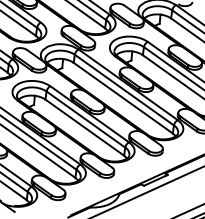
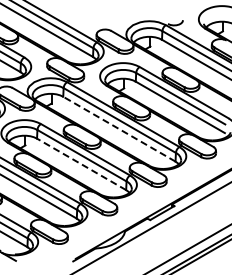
line: (123, 98) -> (119, 129), solid -> dashed
line: (84, 127) -> (81, 164), solid -> dashed

